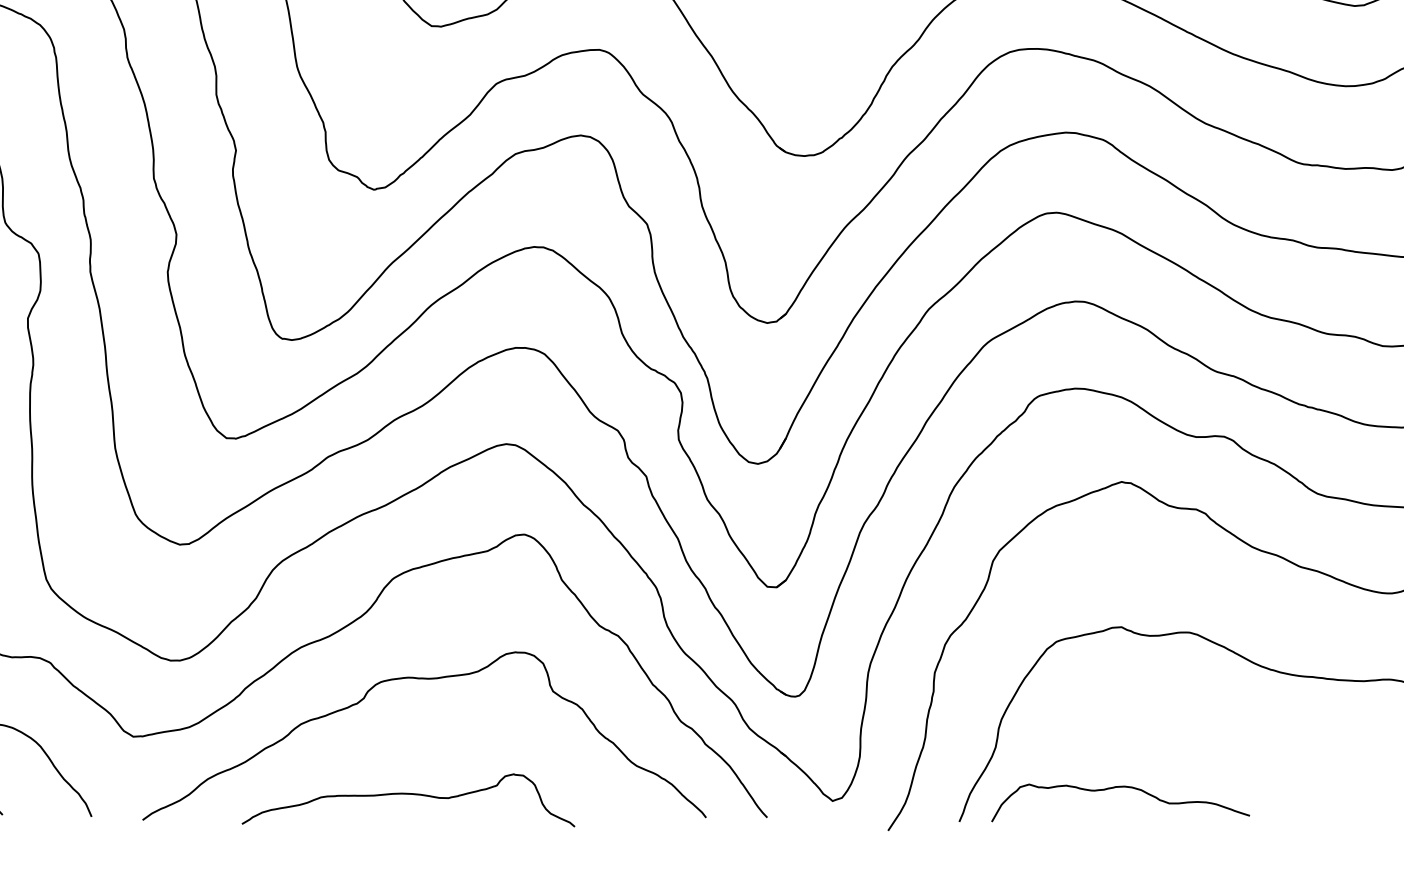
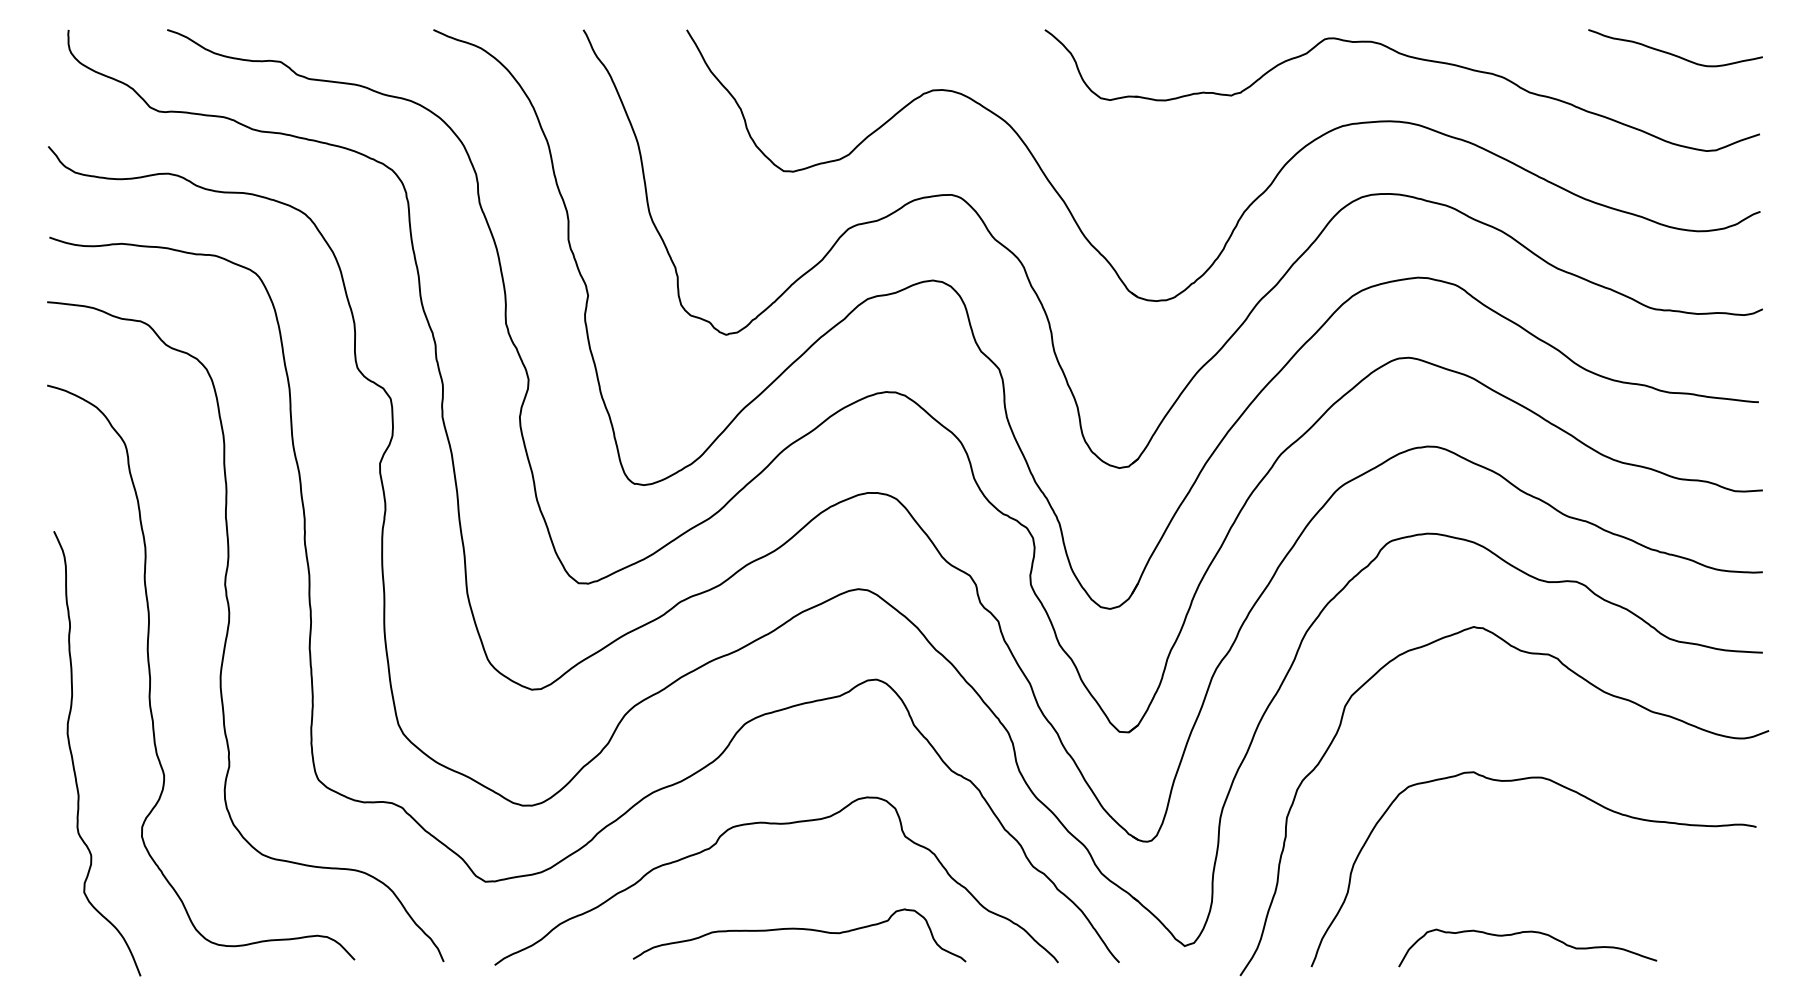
curve: (1115, 788) -> (1522, 933), moved
curve: (408, 794) -> (799, 929), moved

